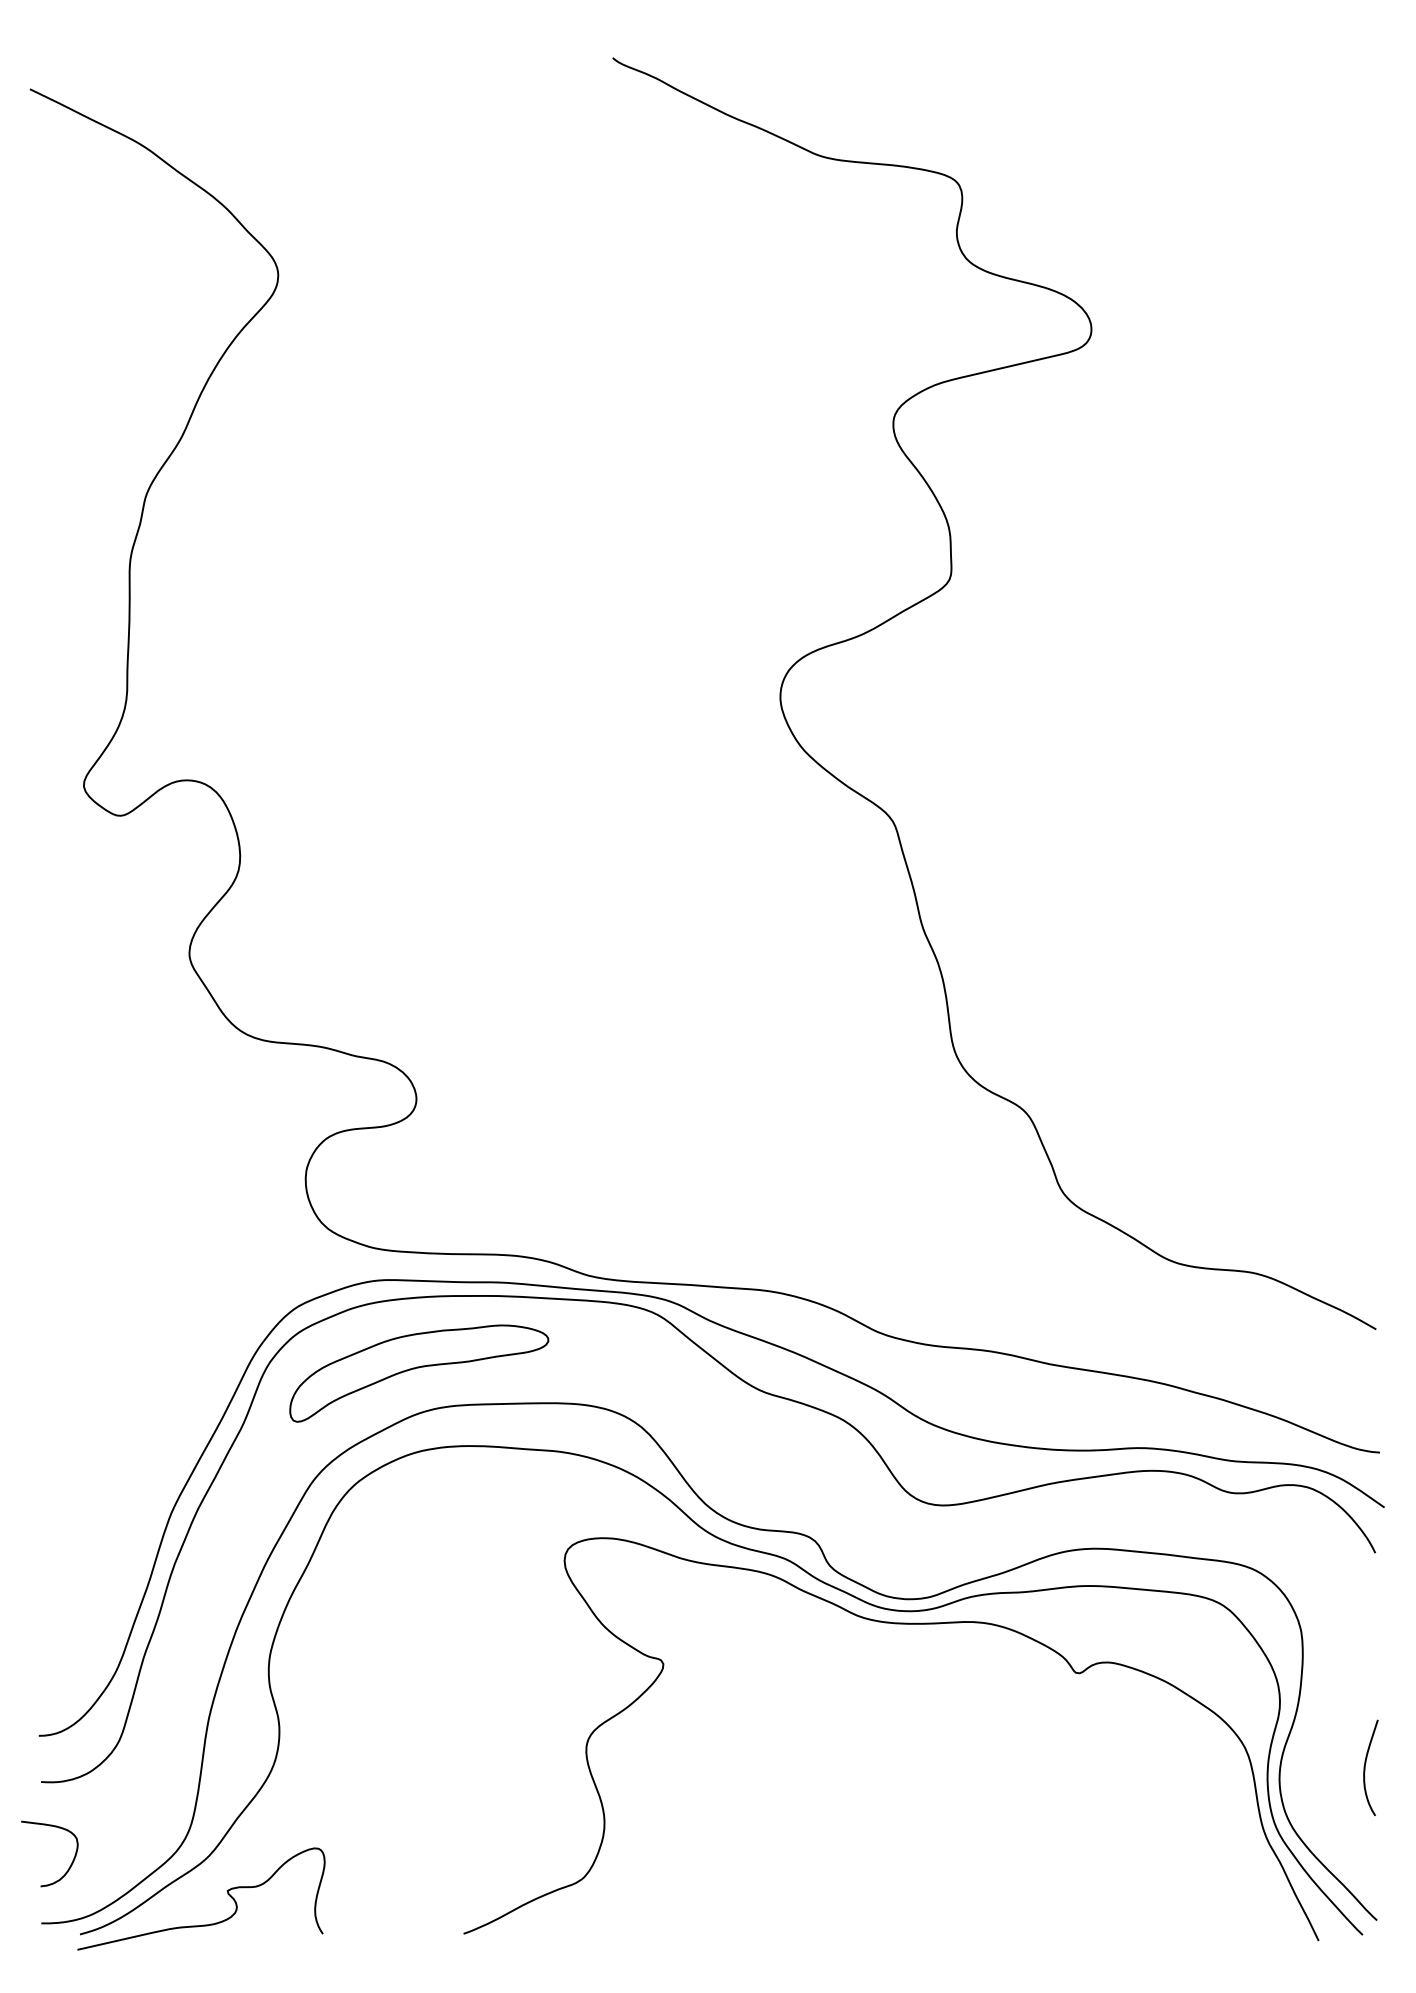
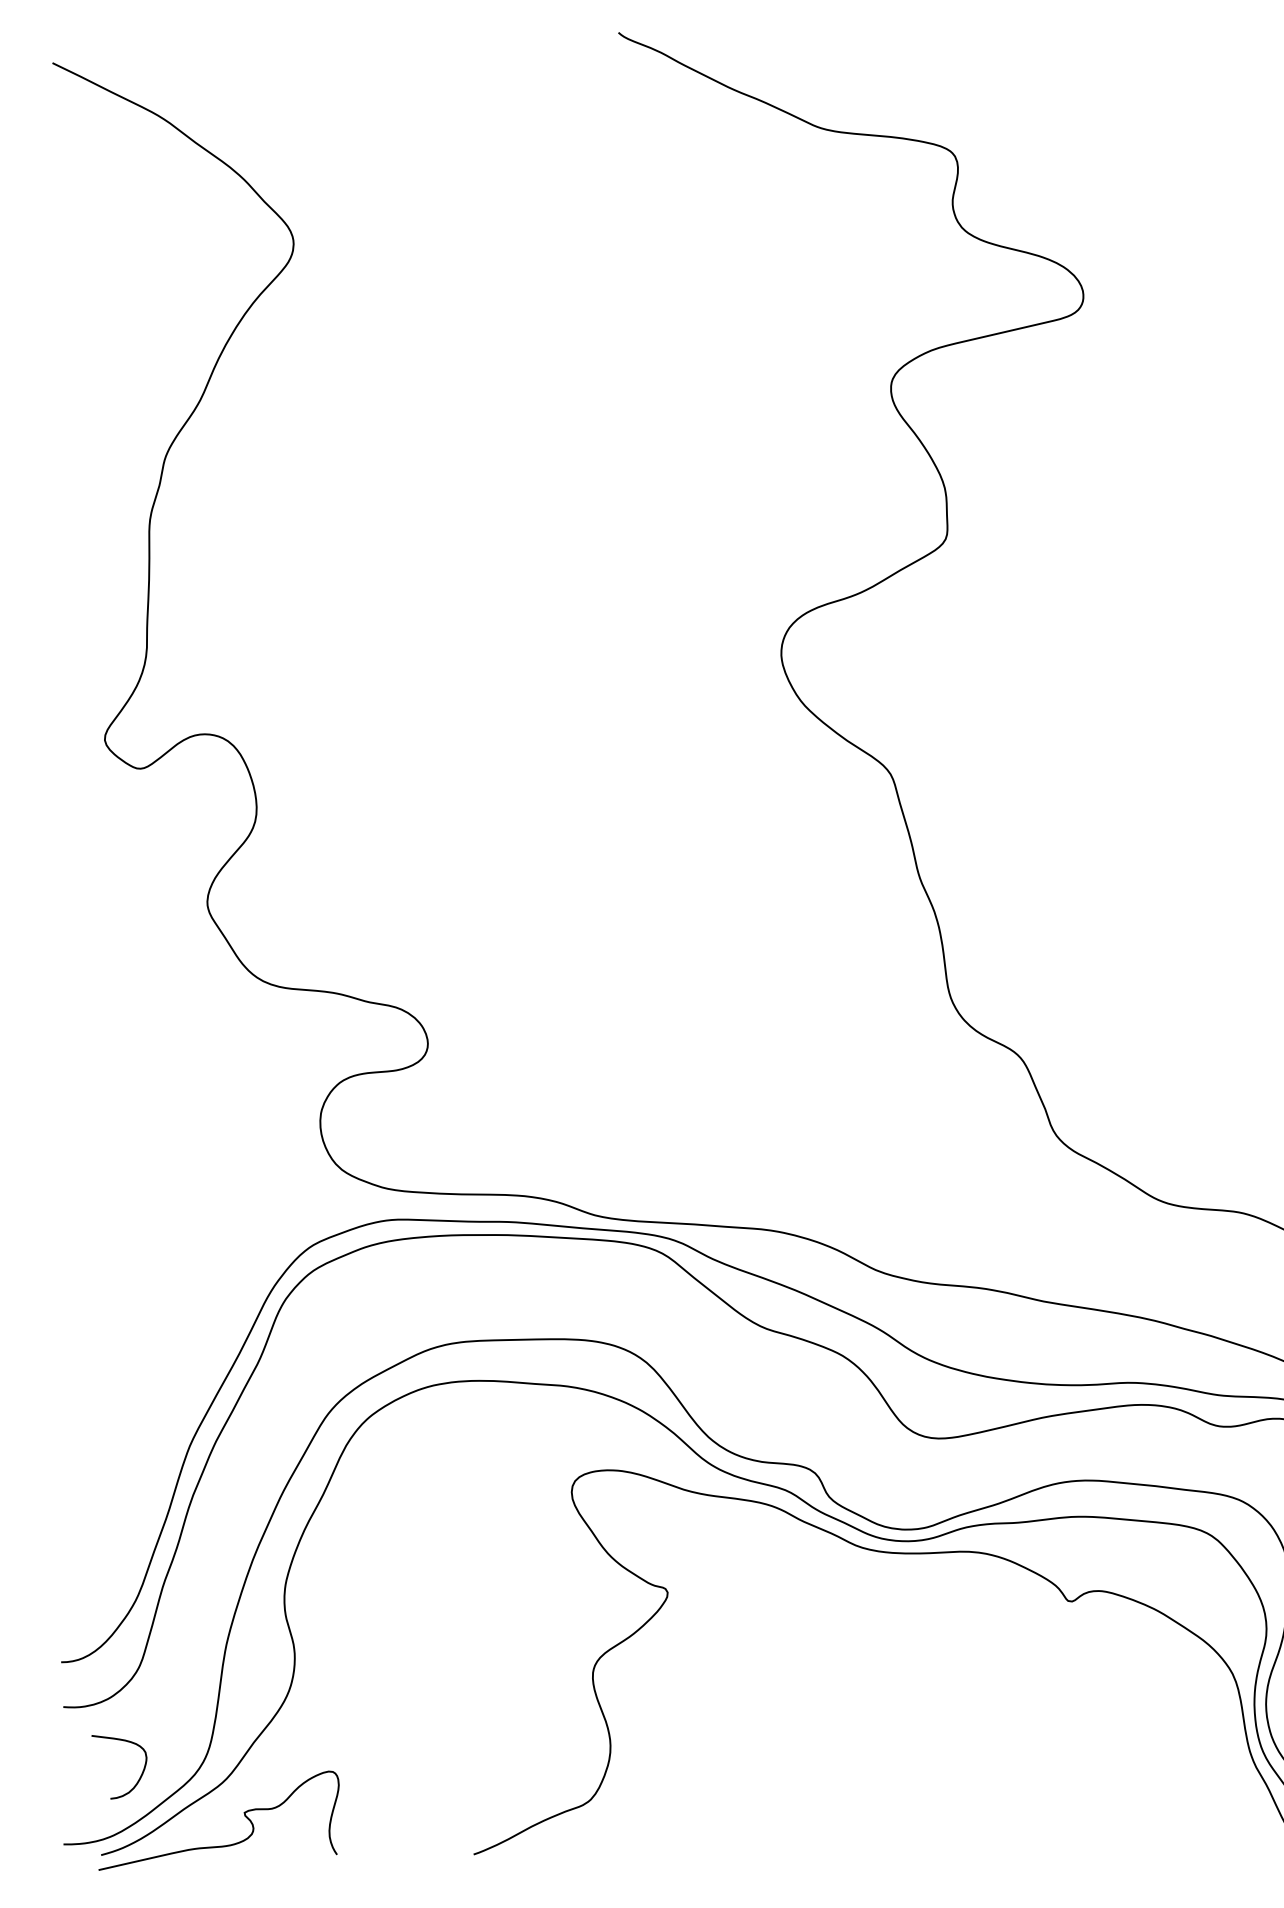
part: (419, 1373) -> (430, 1310), removed
curve: (70, 1864) -> (139, 1777), moved

